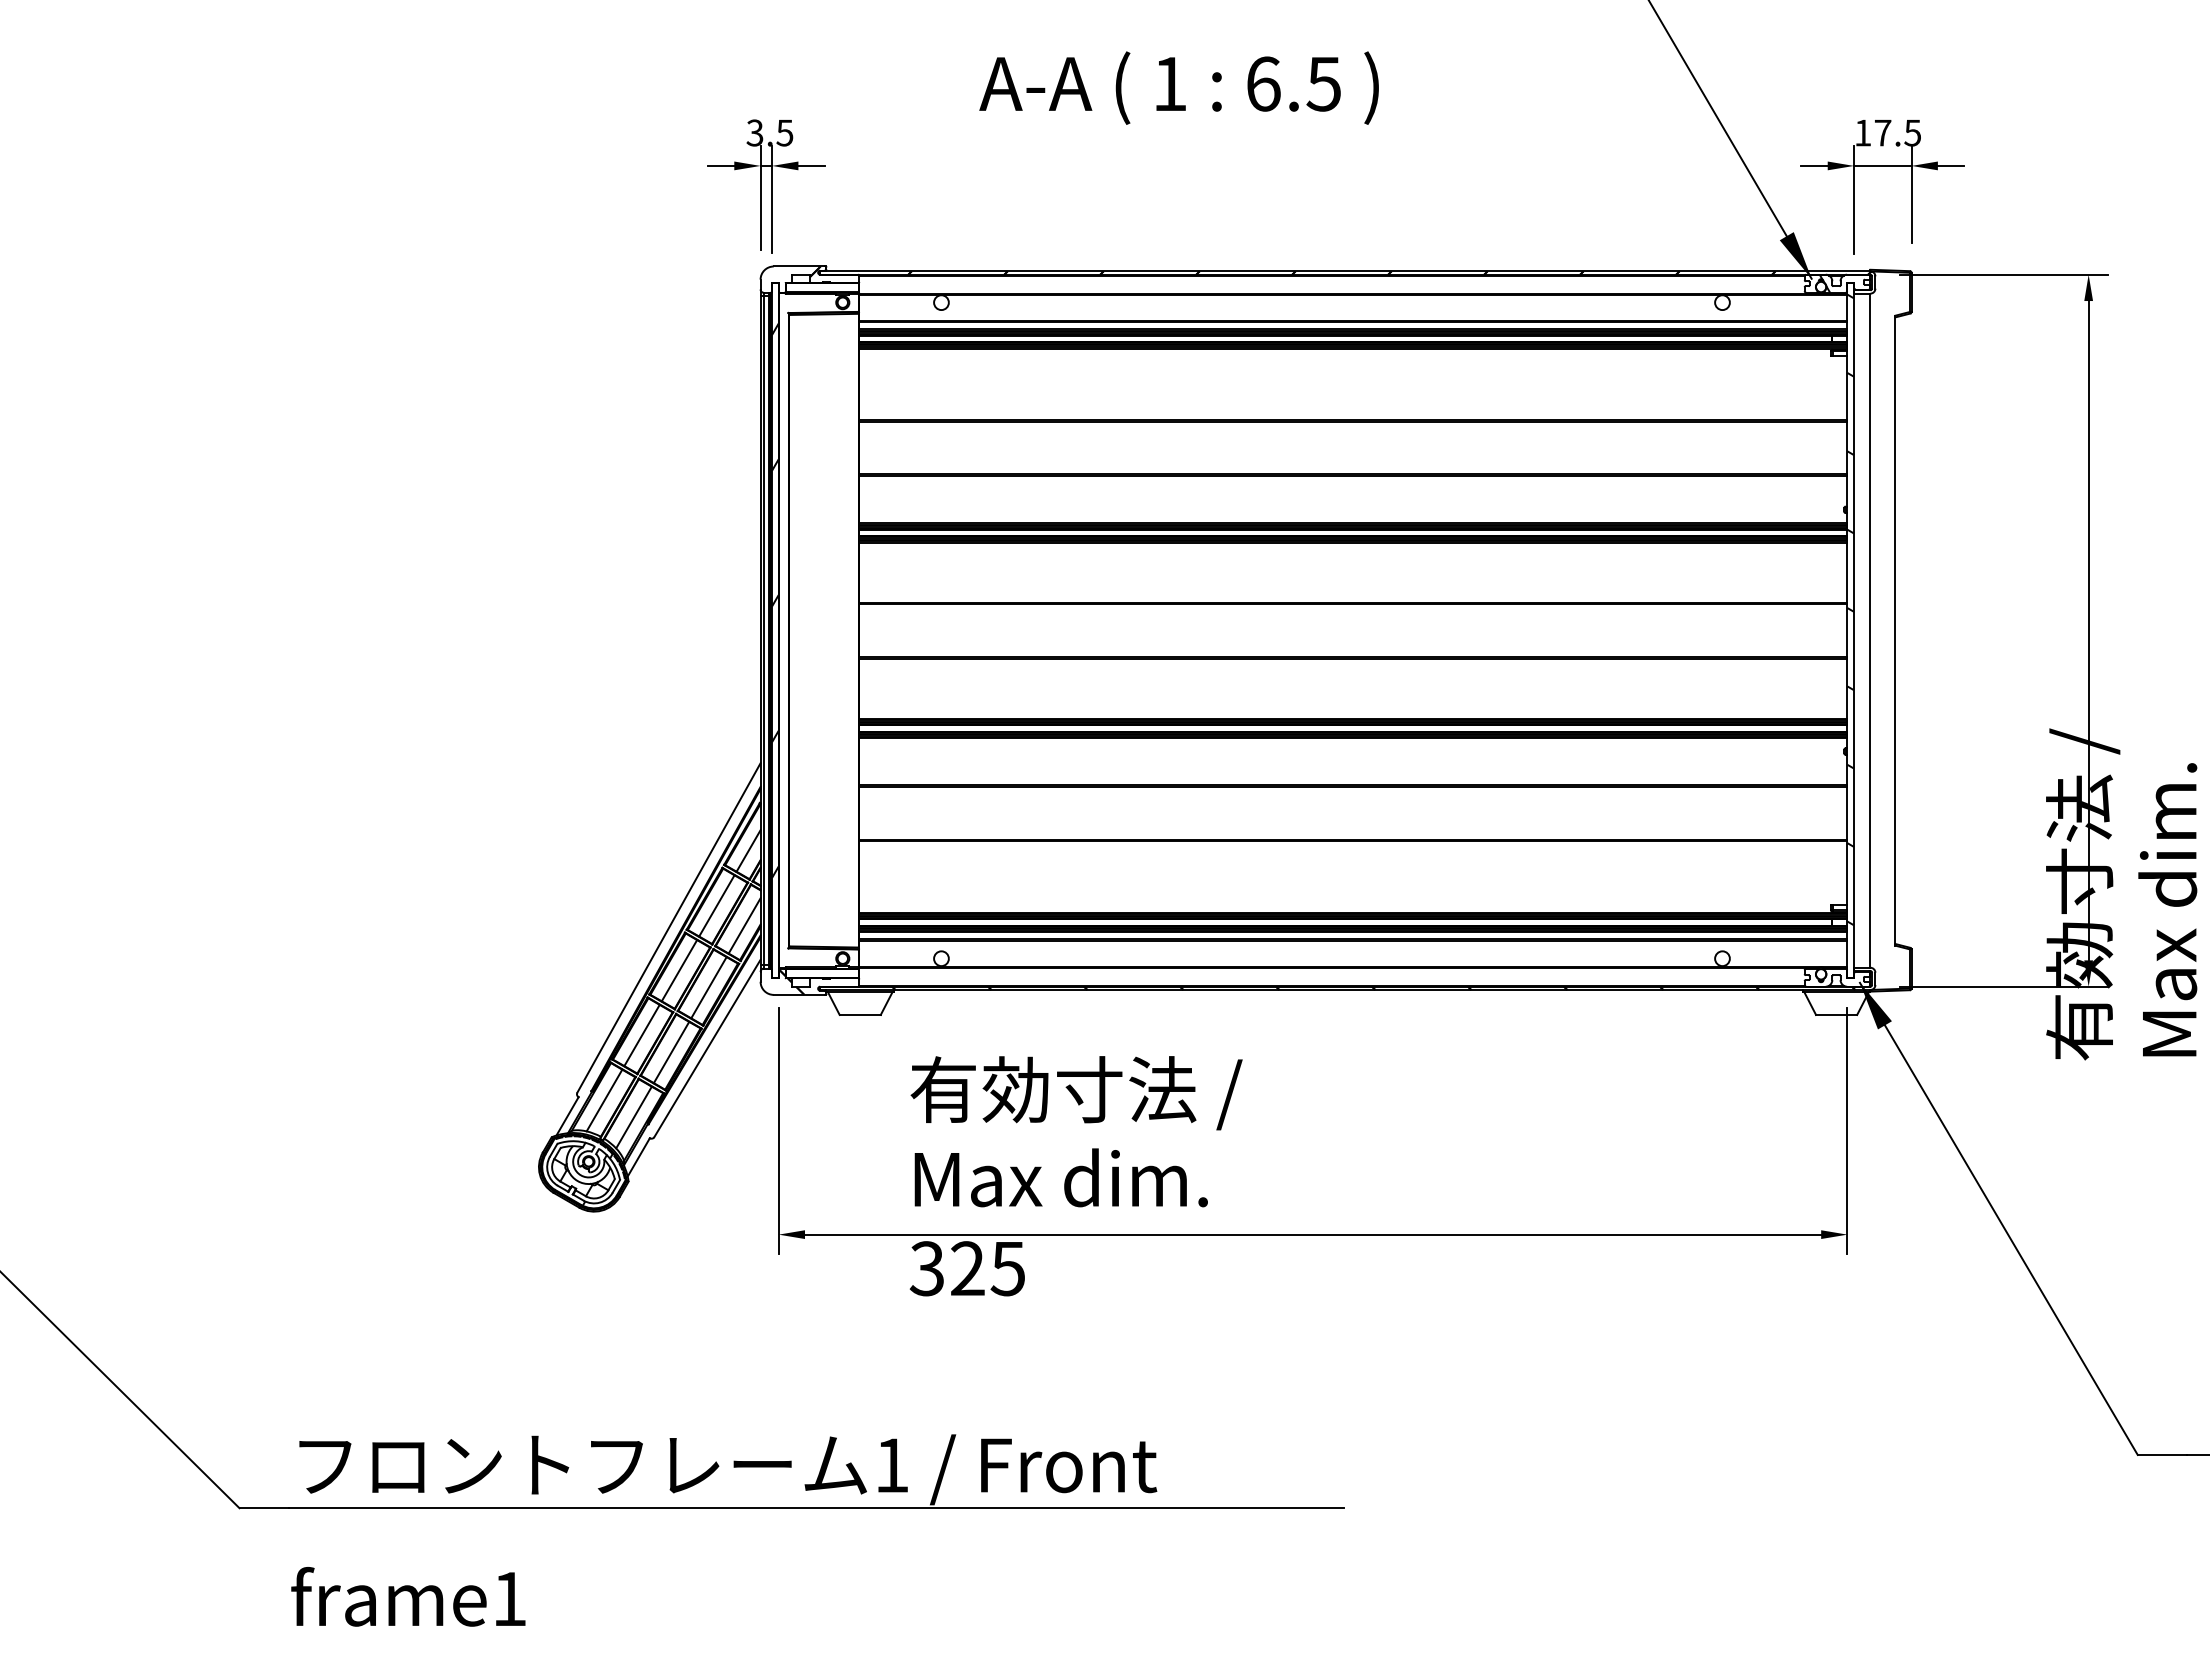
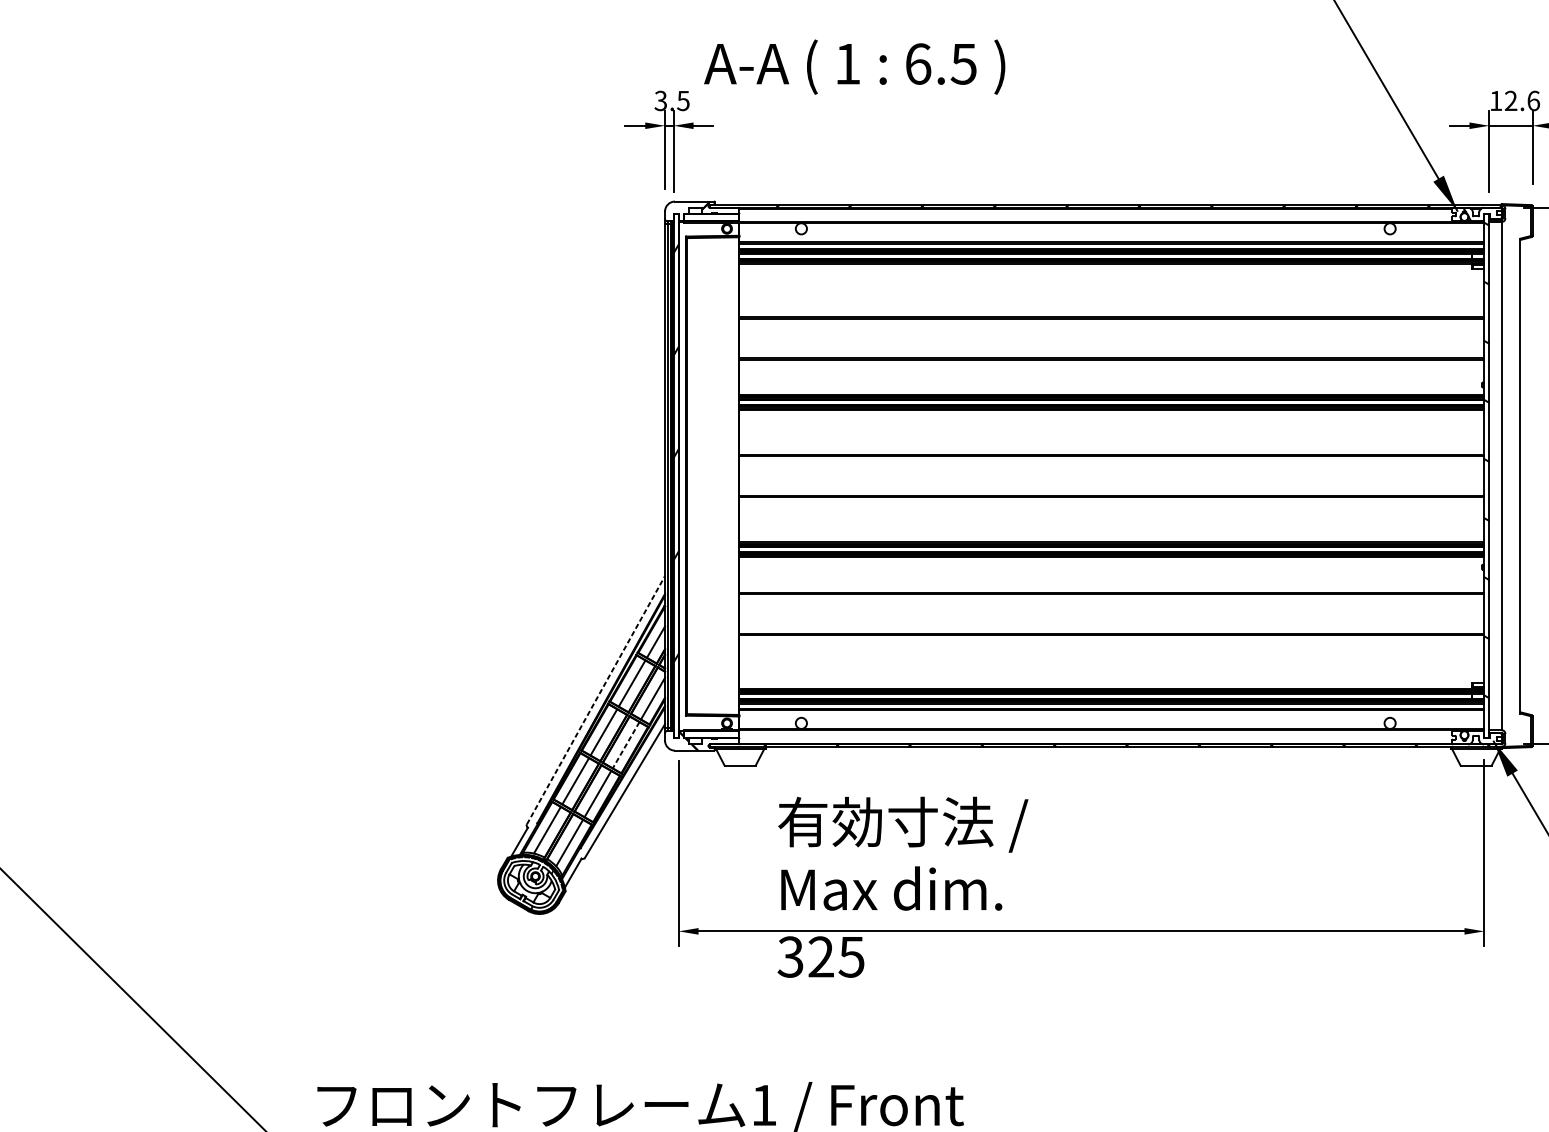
text: (1178, 87) -> (854, 66), moved
text: (1897, 132) -> (1522, 100), 17.5 -> 12.6
line: (669, 927) -> (596, 699), solid -> dashed
line: (708, 988) -> (625, 745), solid -> dashed

